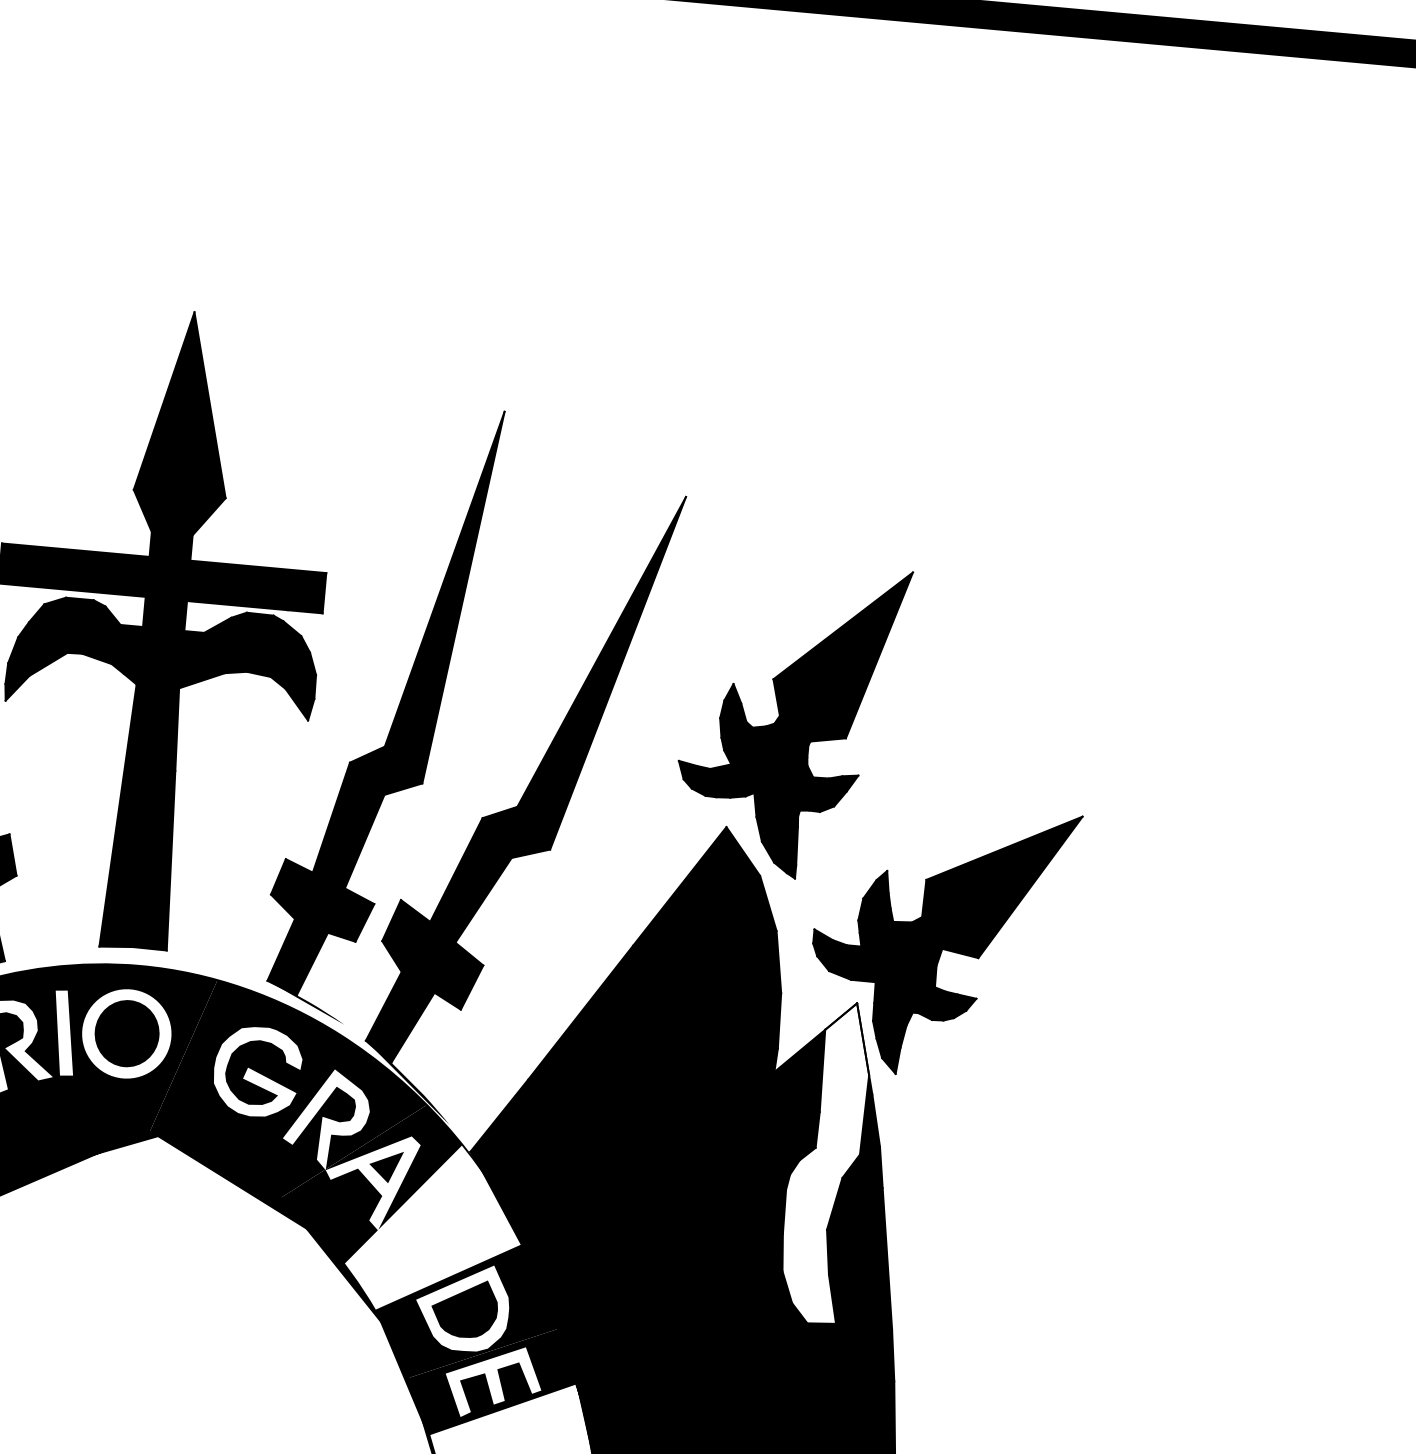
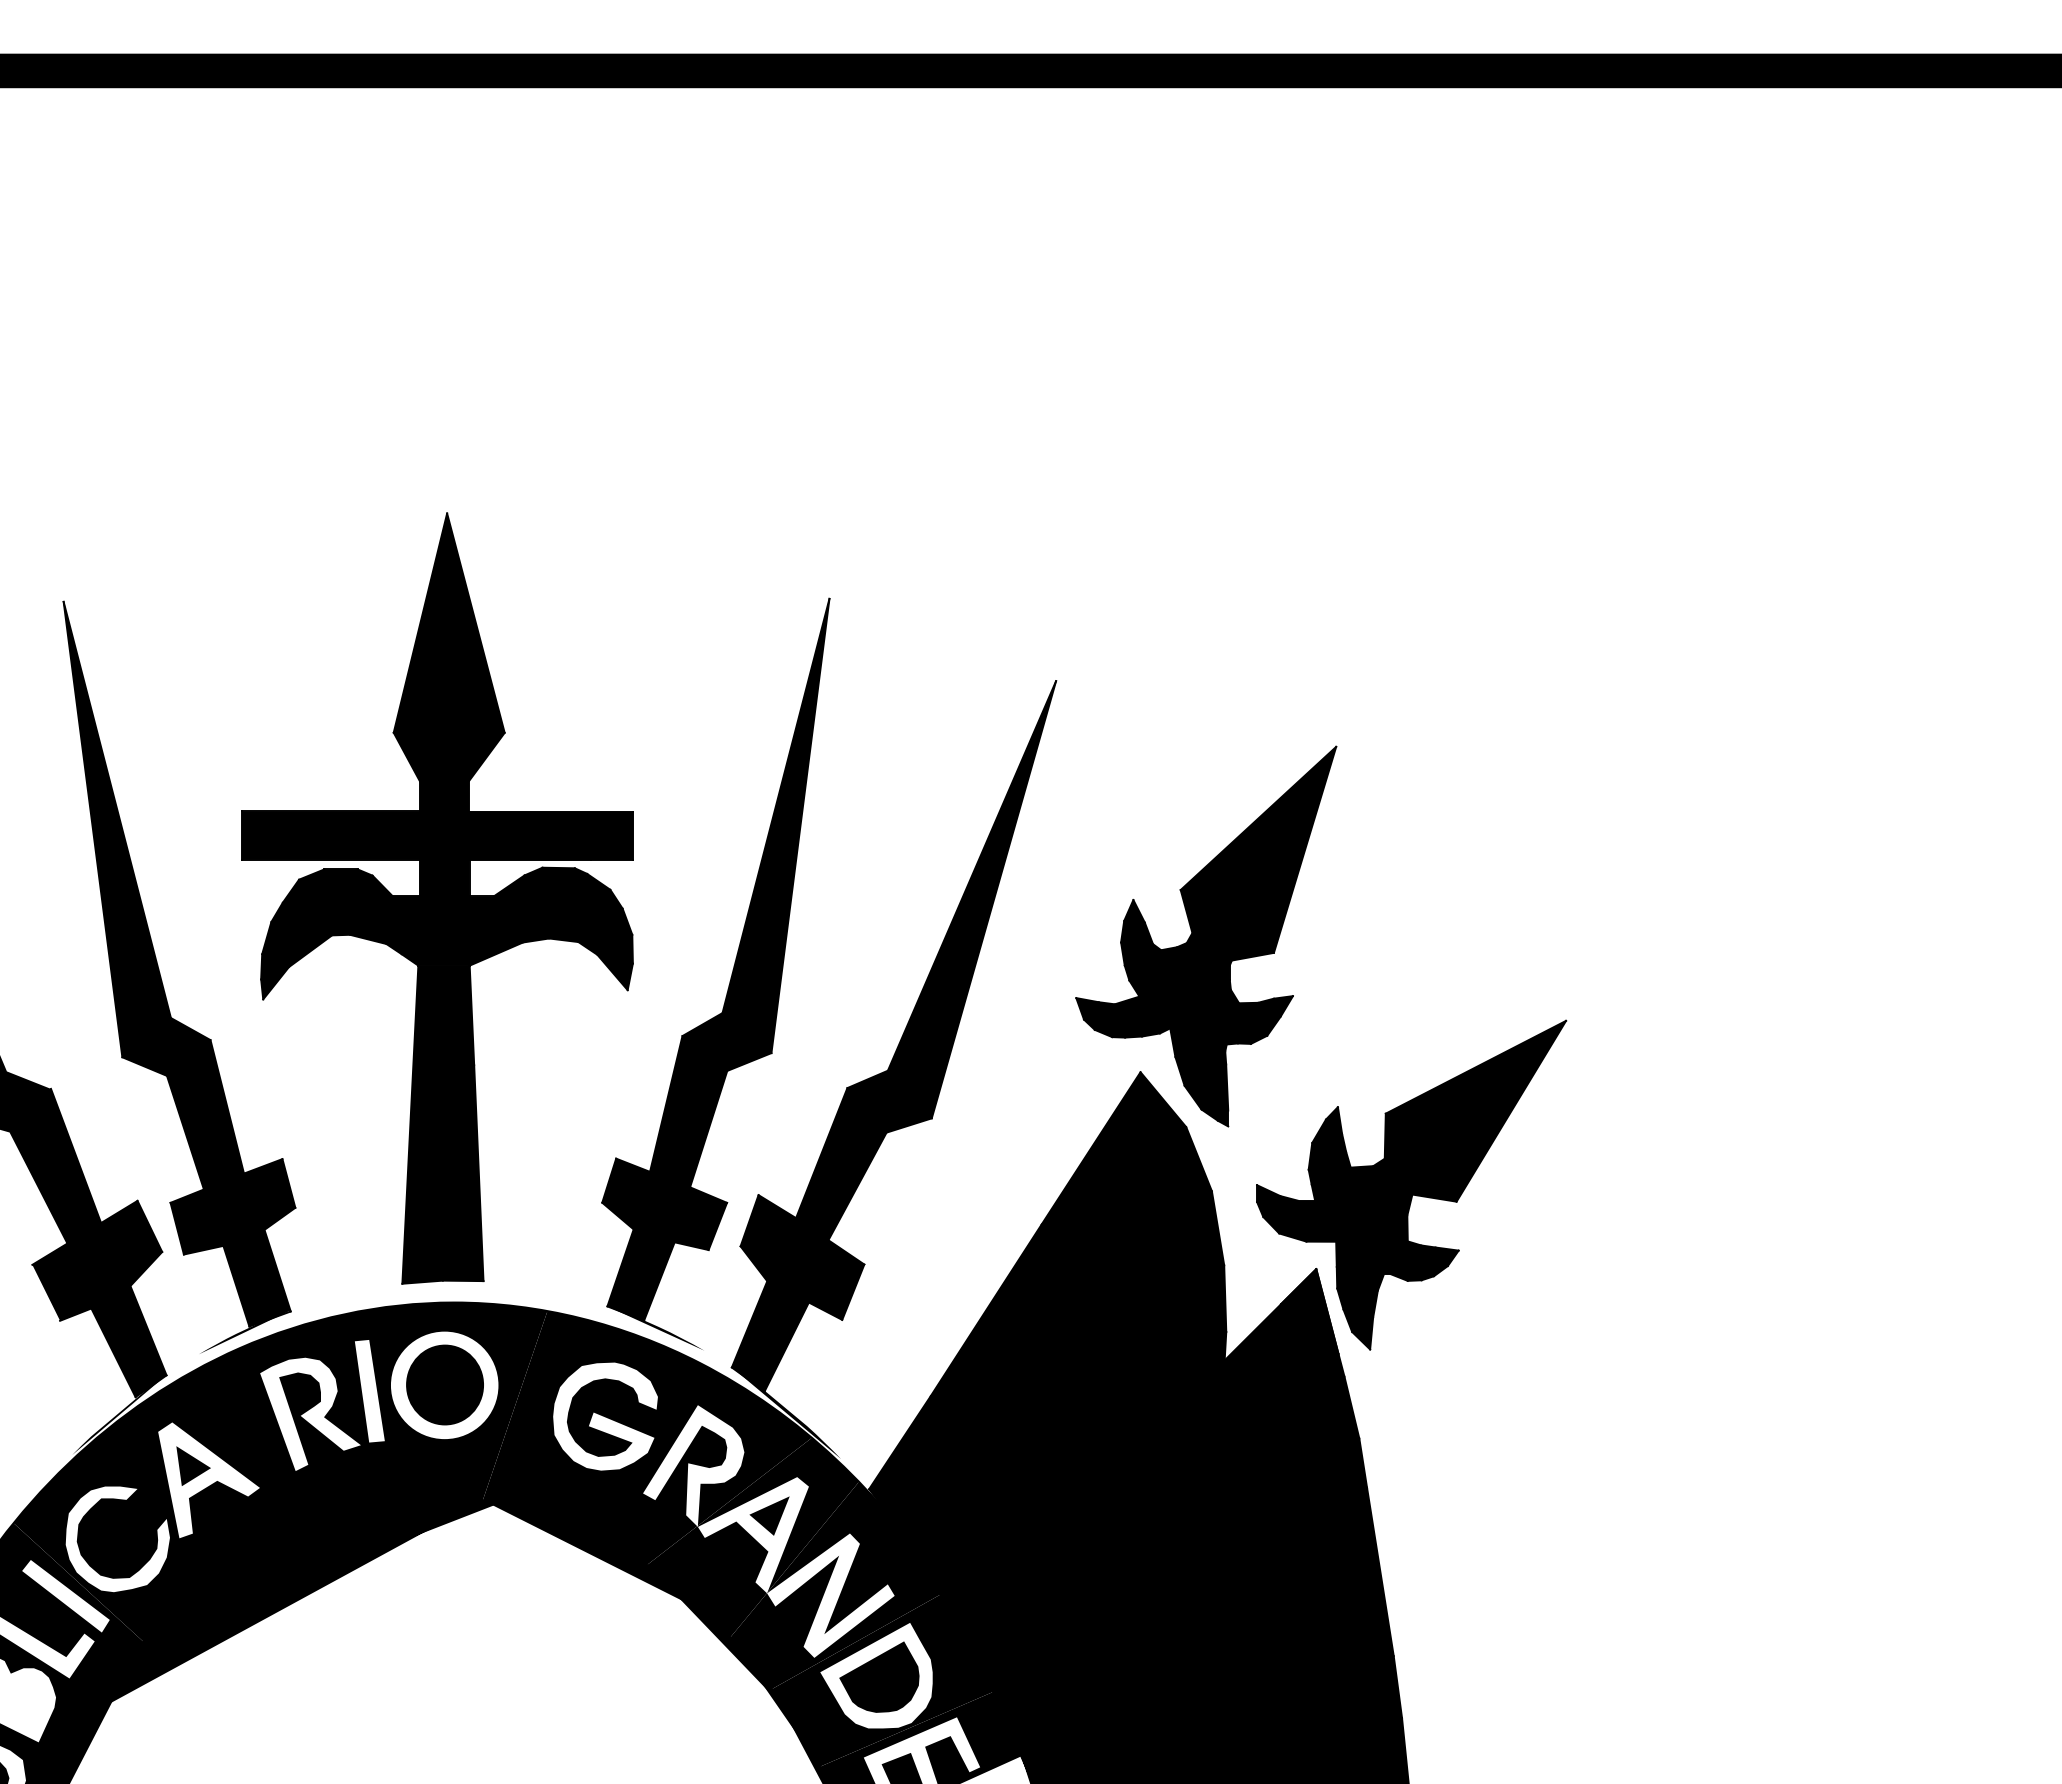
fill: (824, 1162) -> (1294, 1463), added
fill: (433, 1262) -> (836, 1625), added

